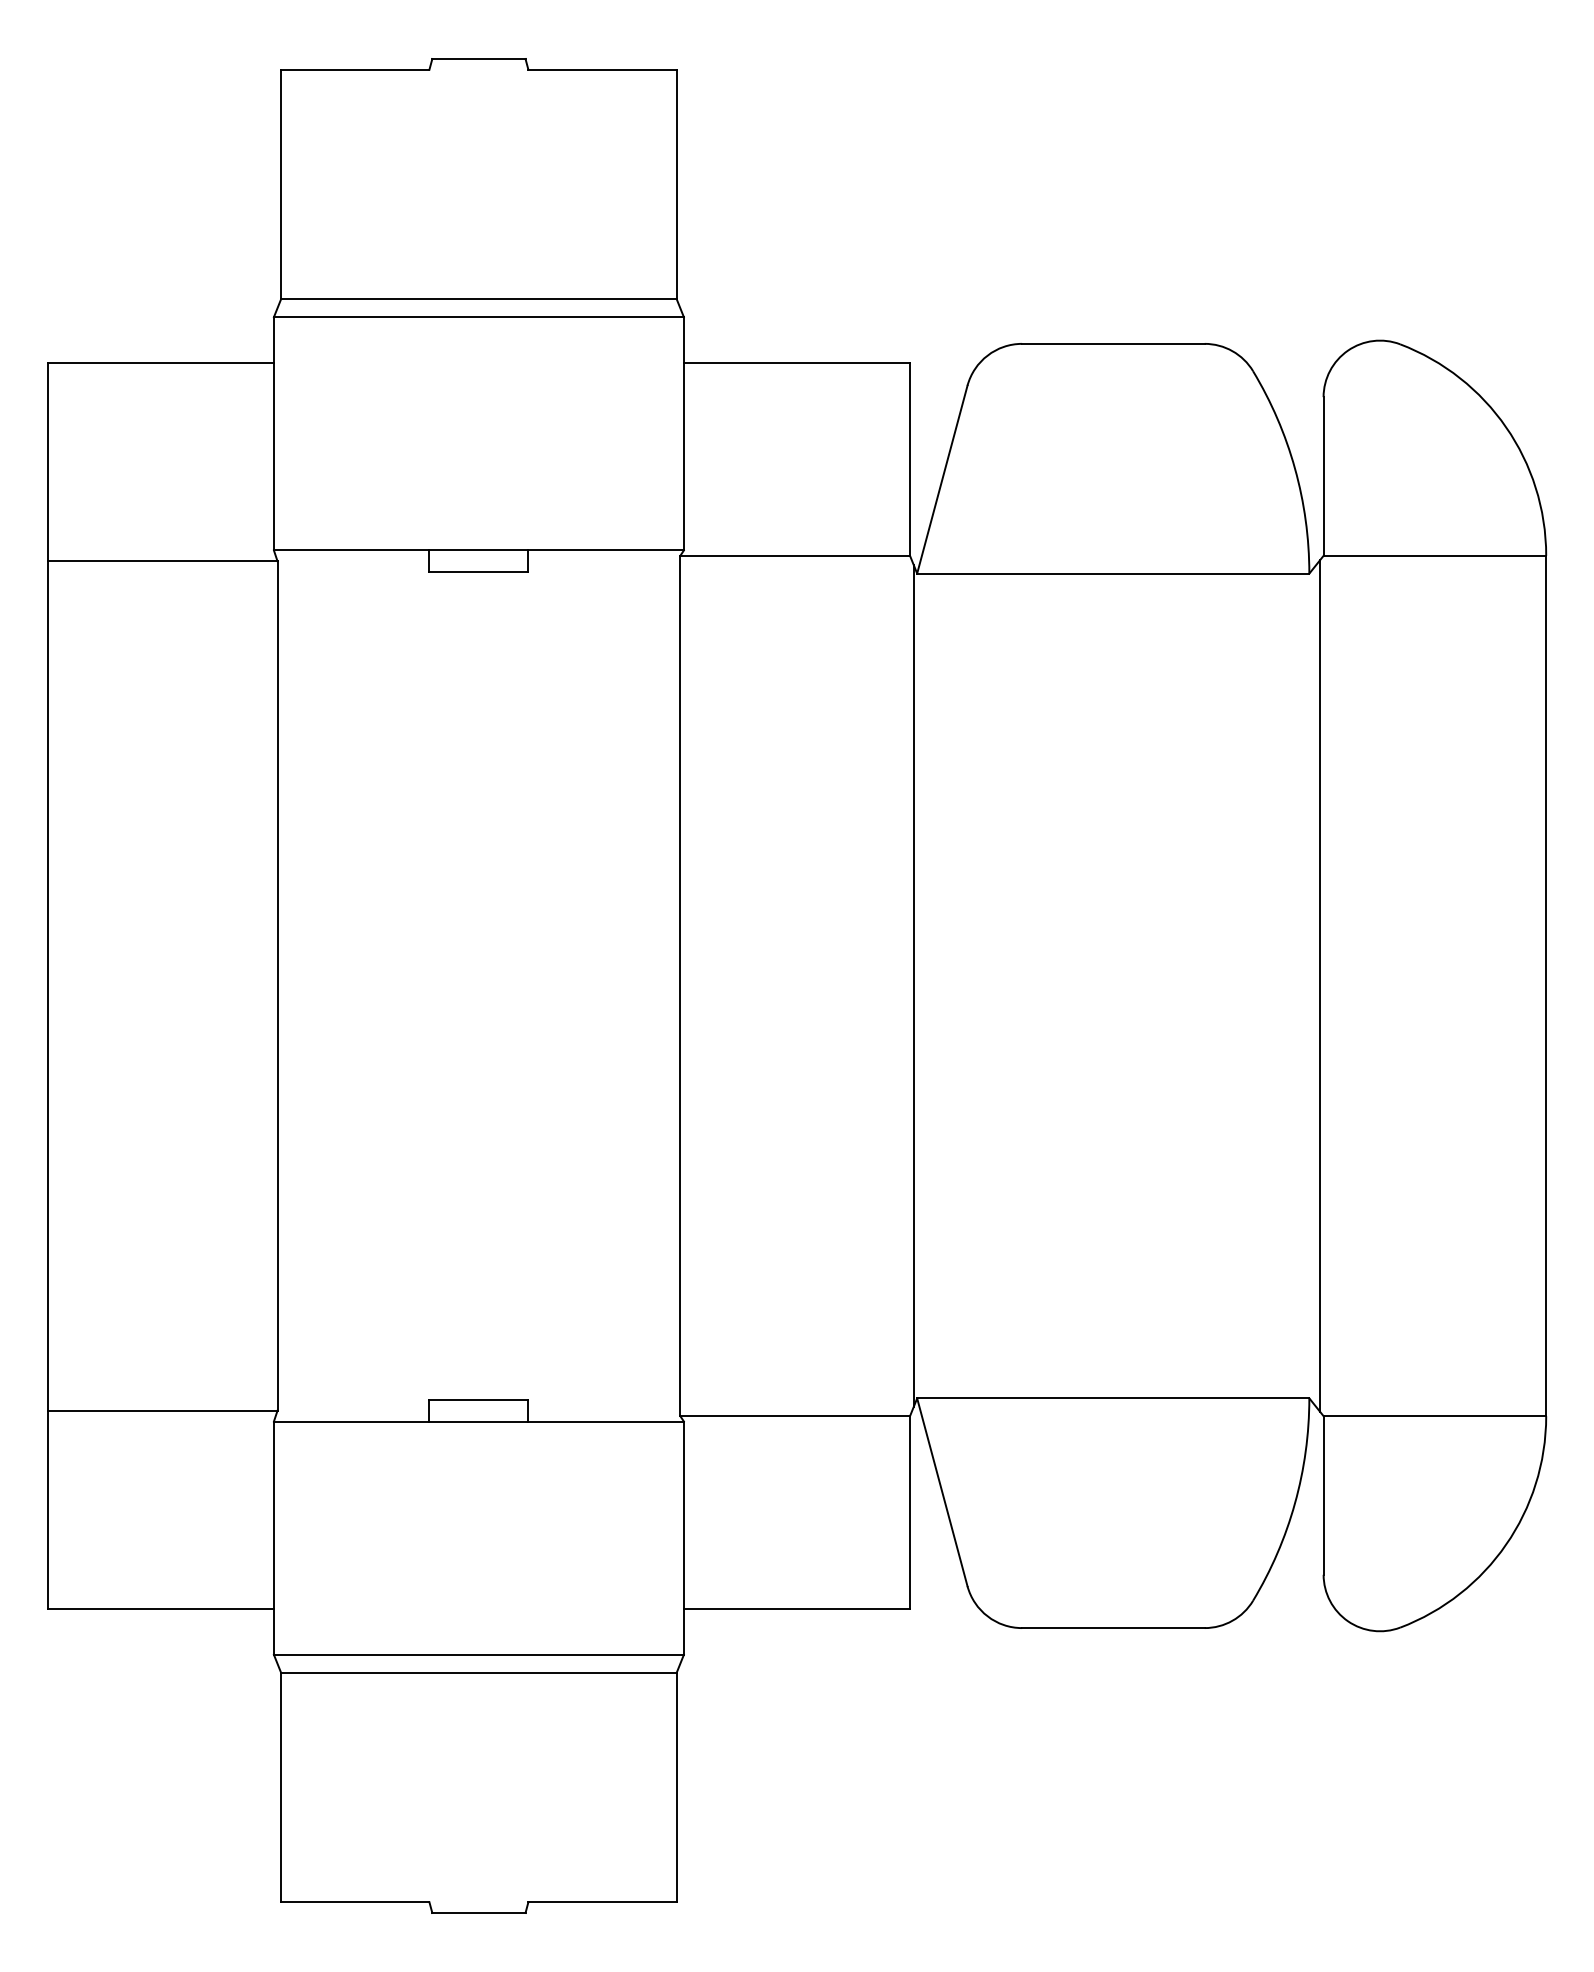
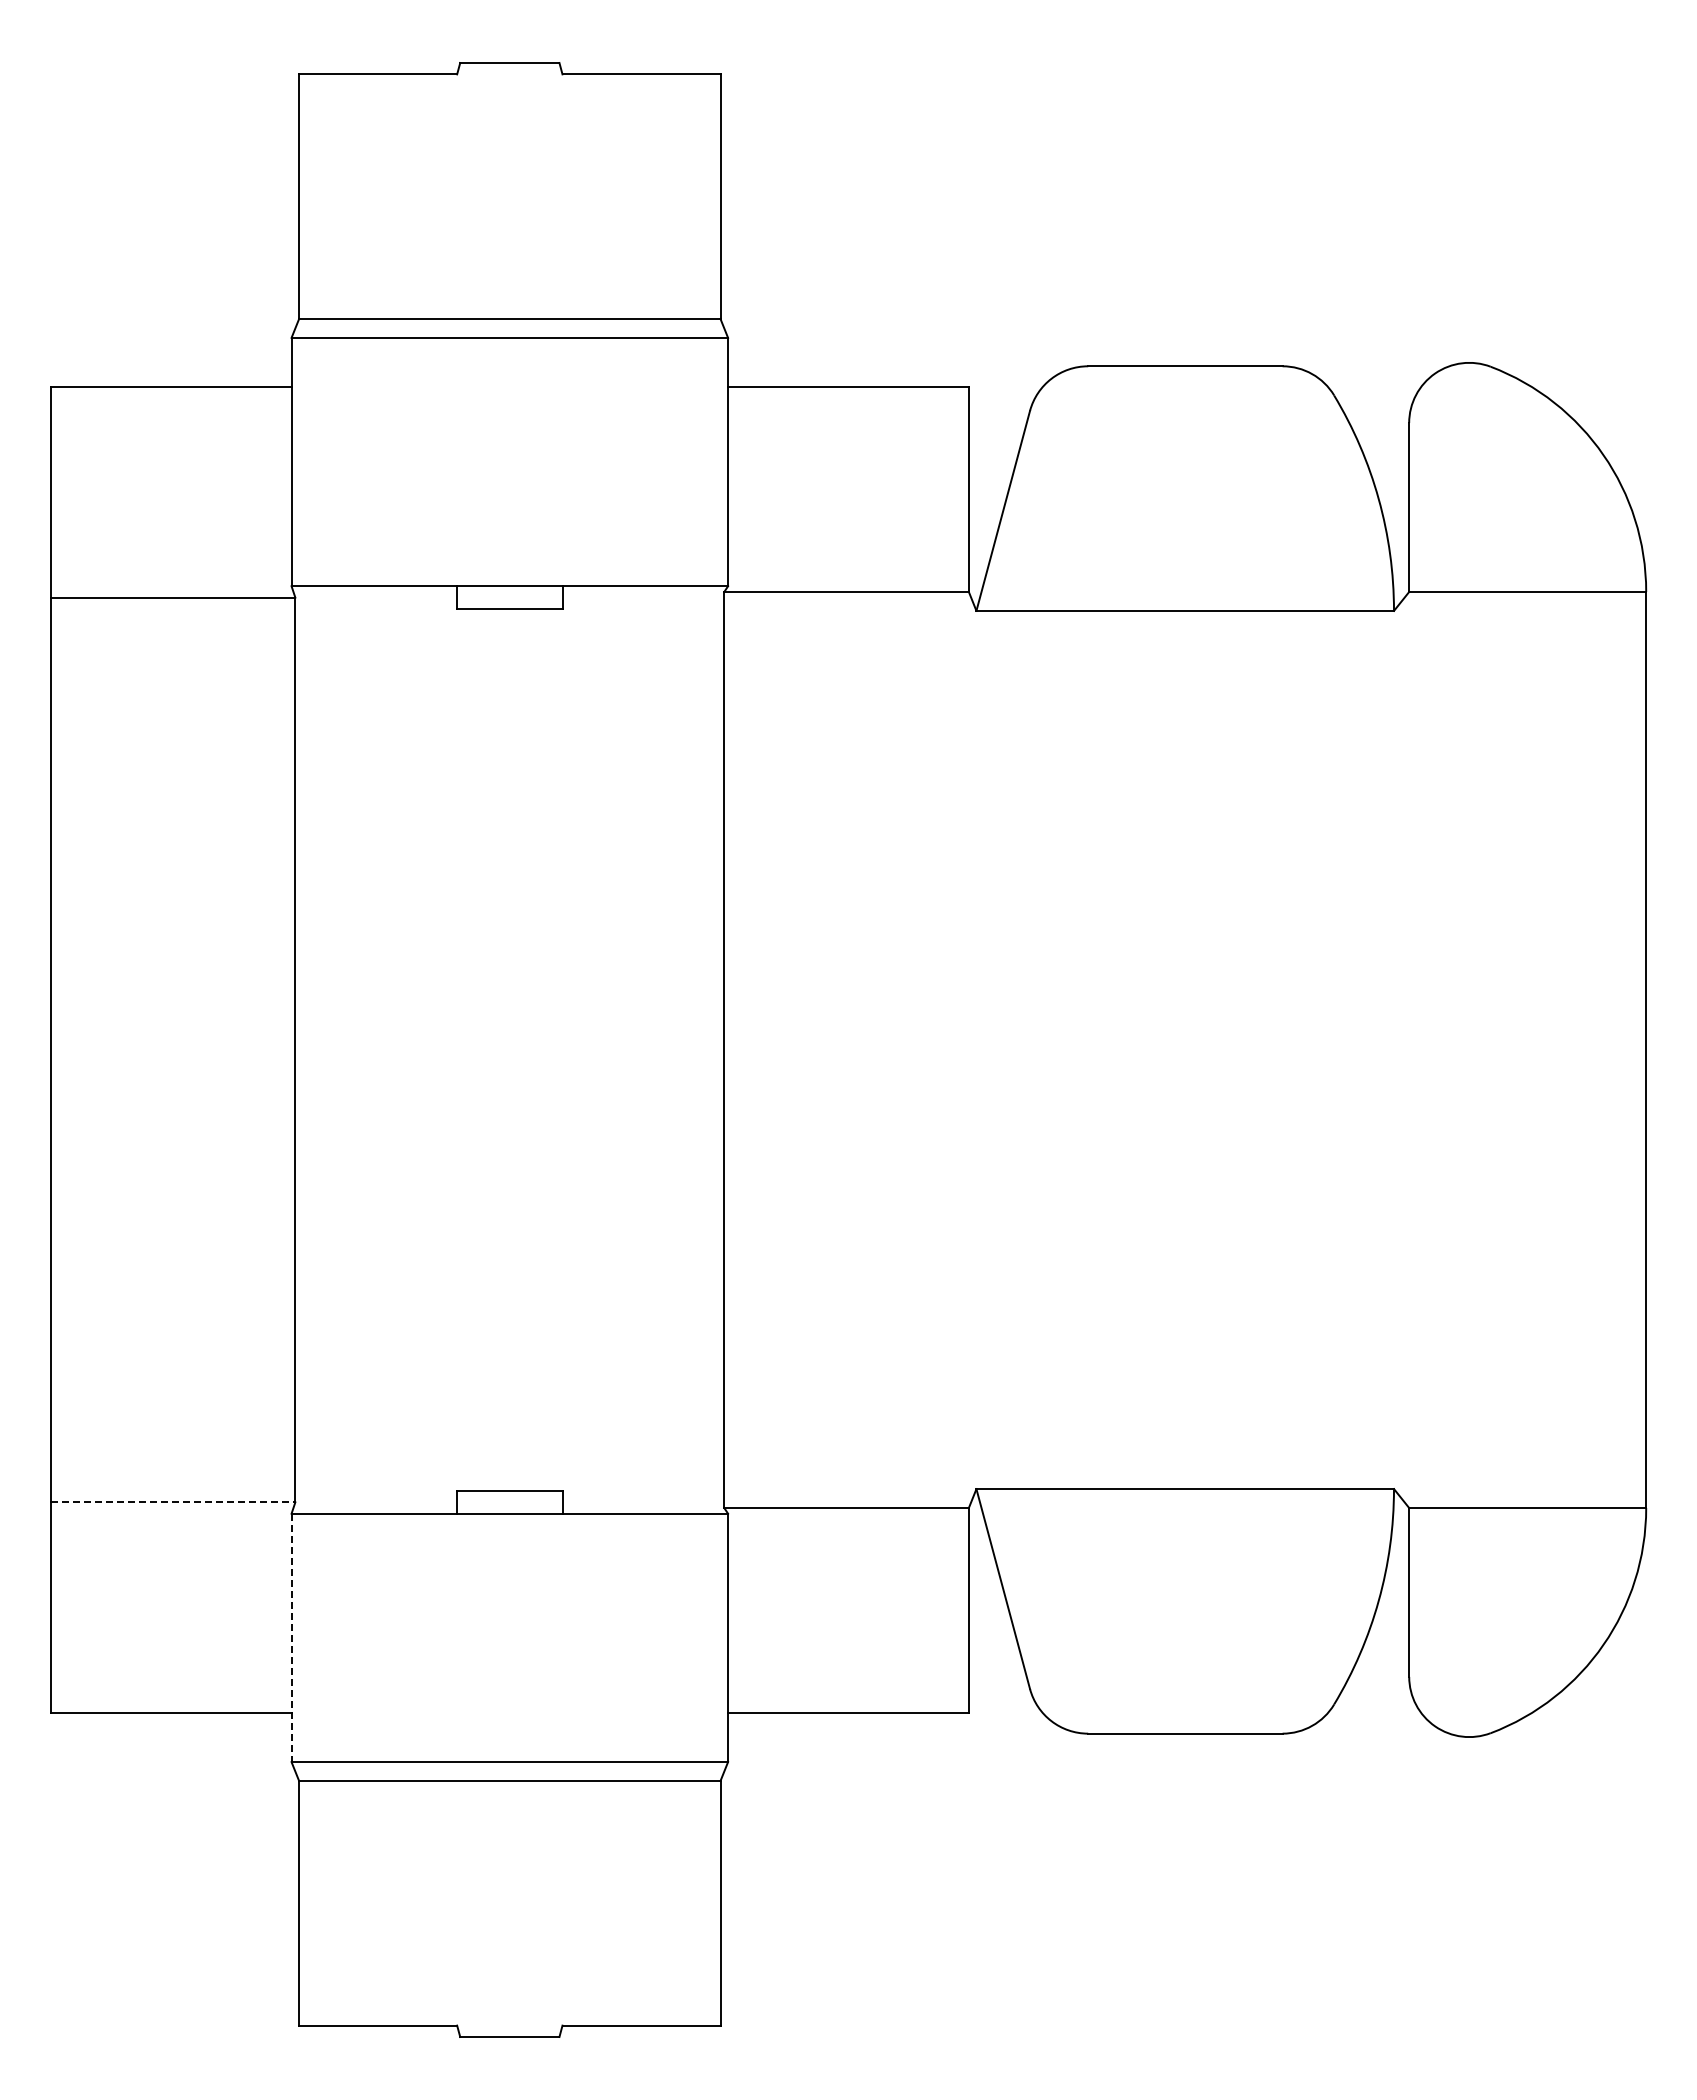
line: (913, 985) -> (972, 1049), removed
line: (1320, 985) -> (1405, 1049), removed
line: (163, 1410) -> (173, 1502), solid -> dashed
line: (273, 1538) -> (291, 1638), solid -> dashed

